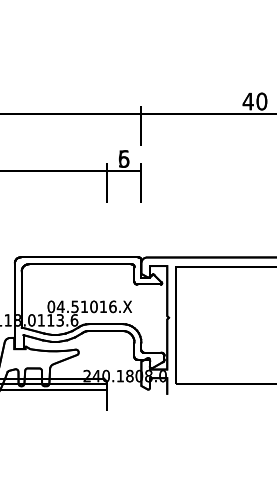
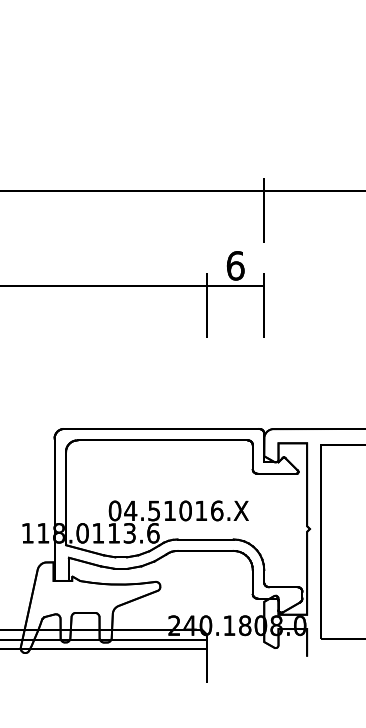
text: (123, 158) -> (234, 264), 5 -> 6

